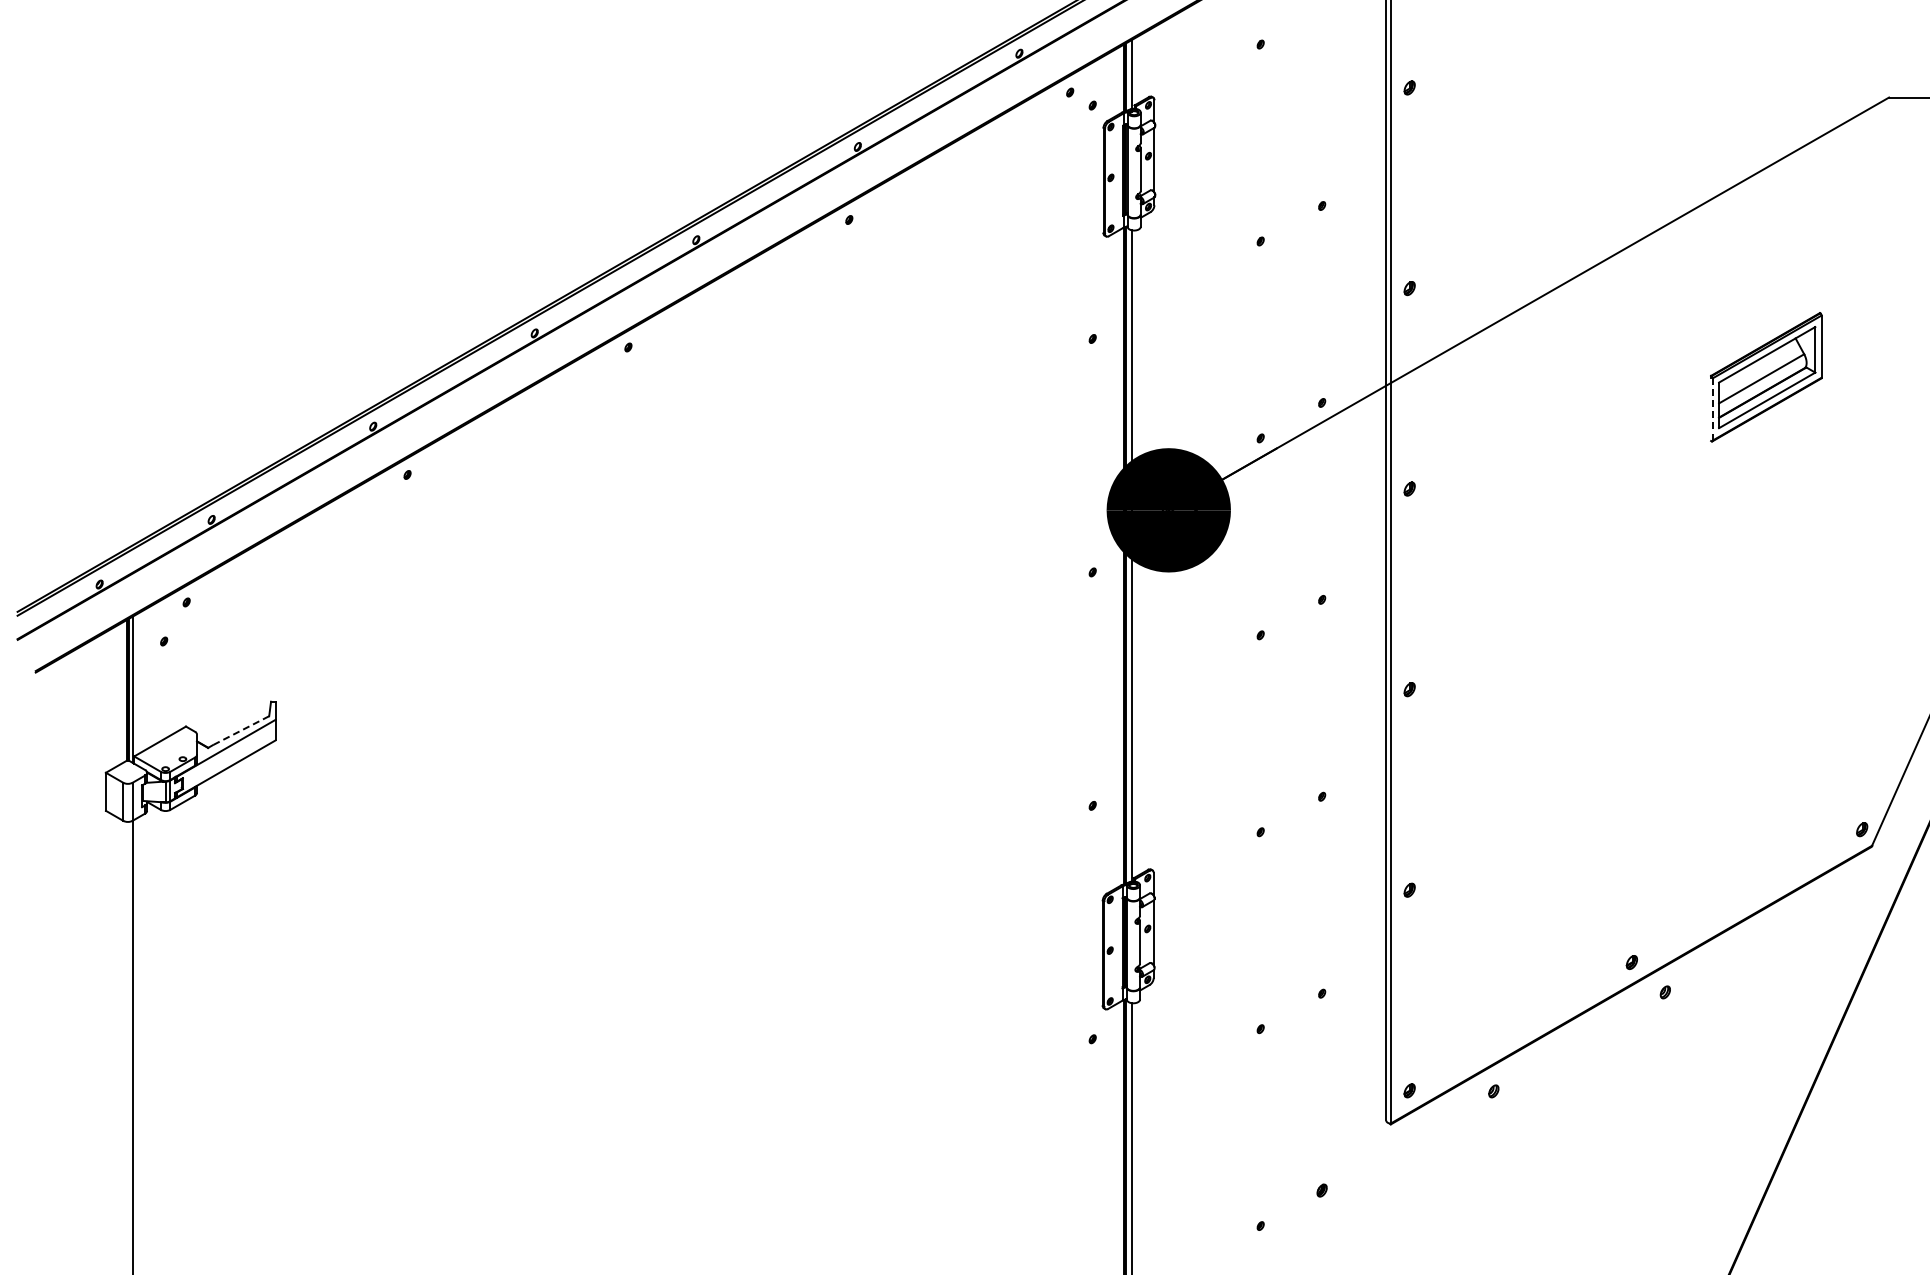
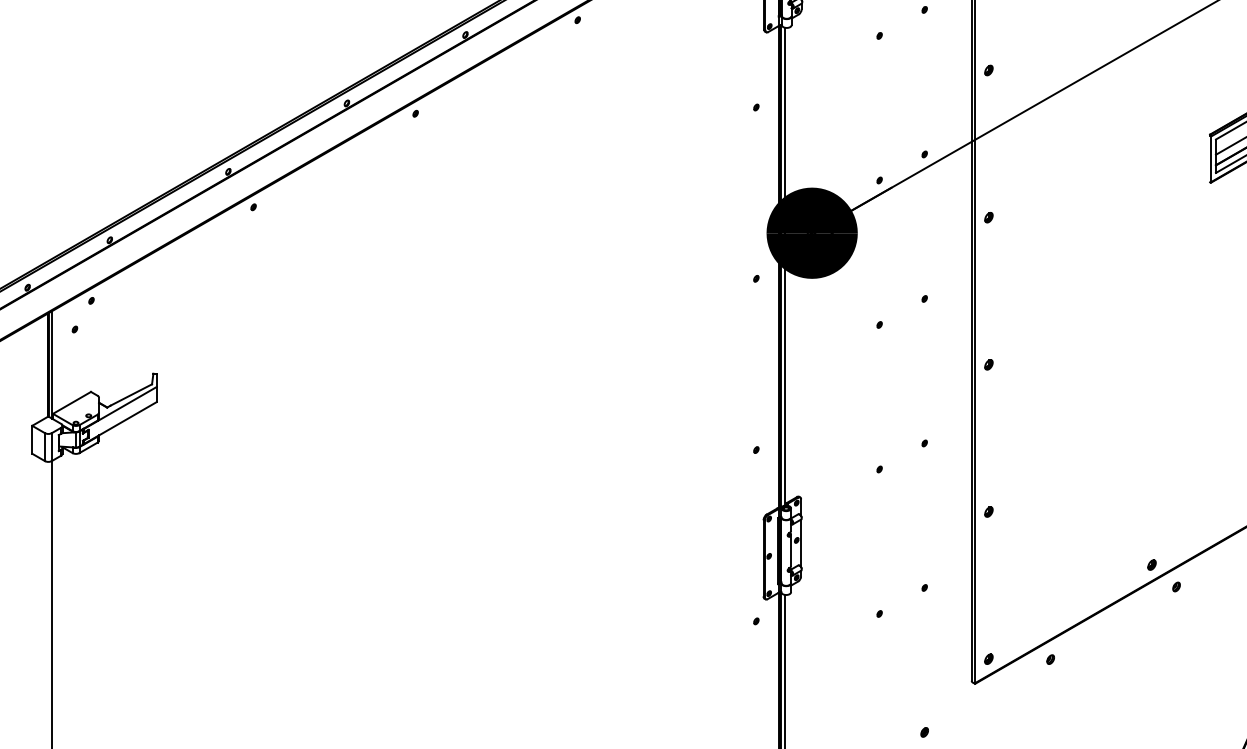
line: (1712, 408) -> (1211, 158), dashed -> solid
line: (240, 730) -> (130, 394), dashed -> solid

